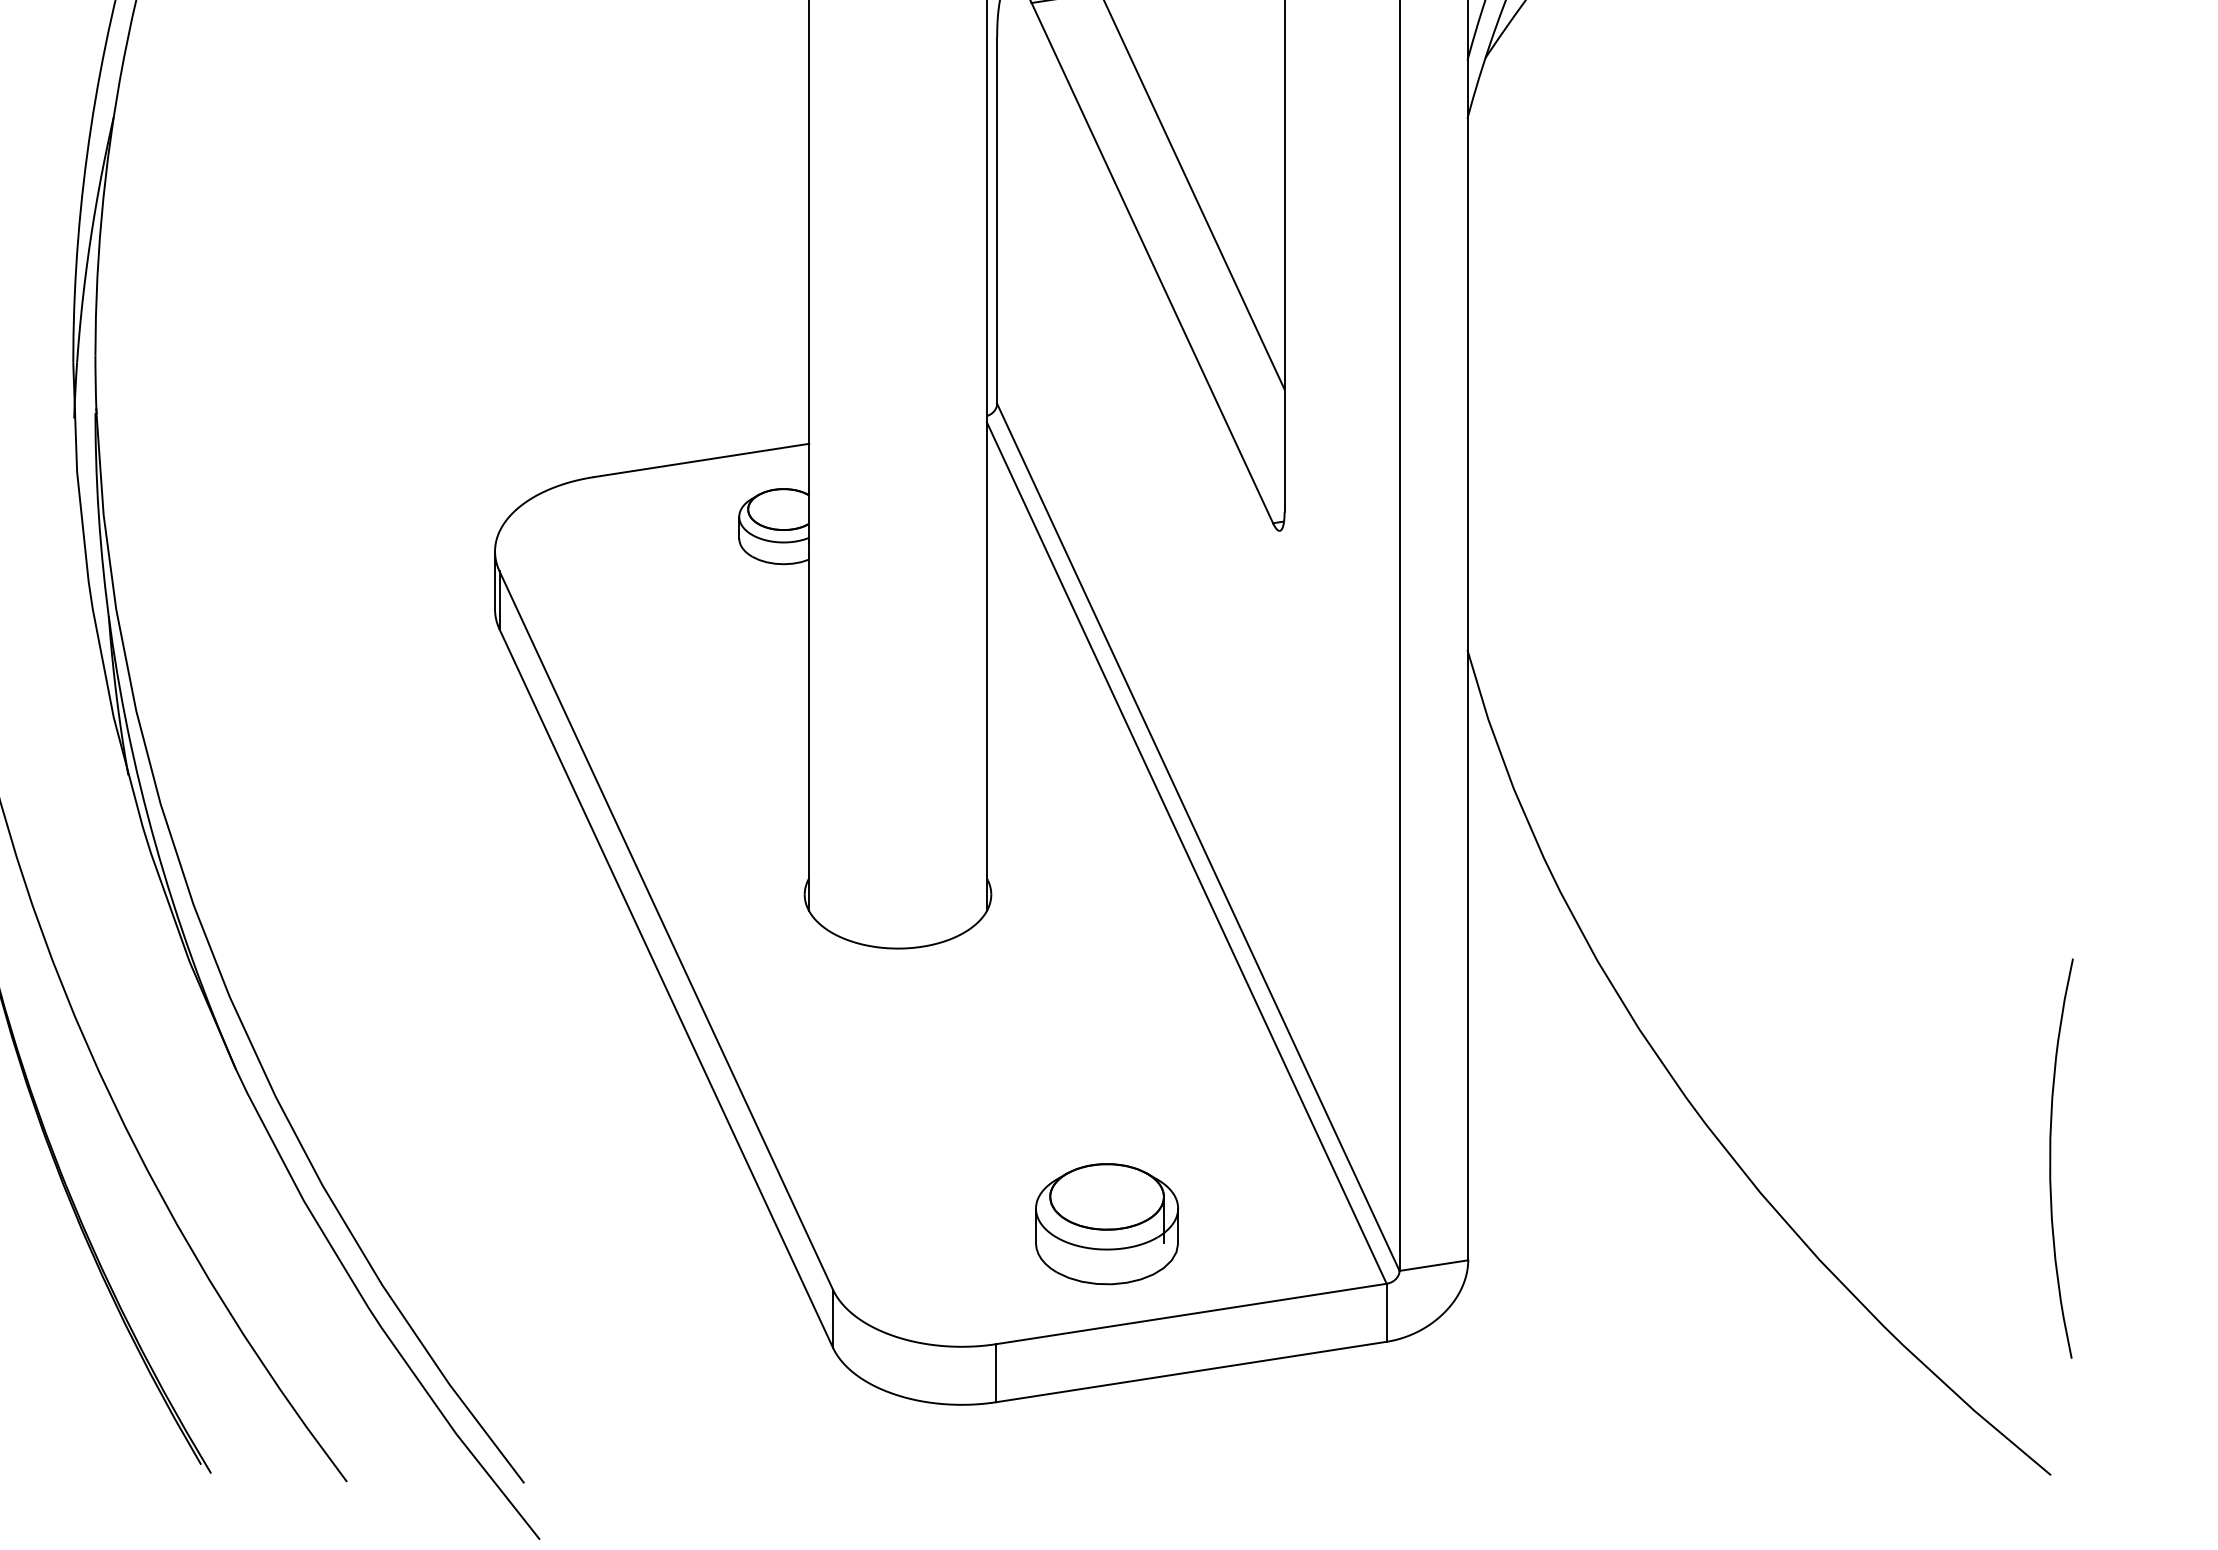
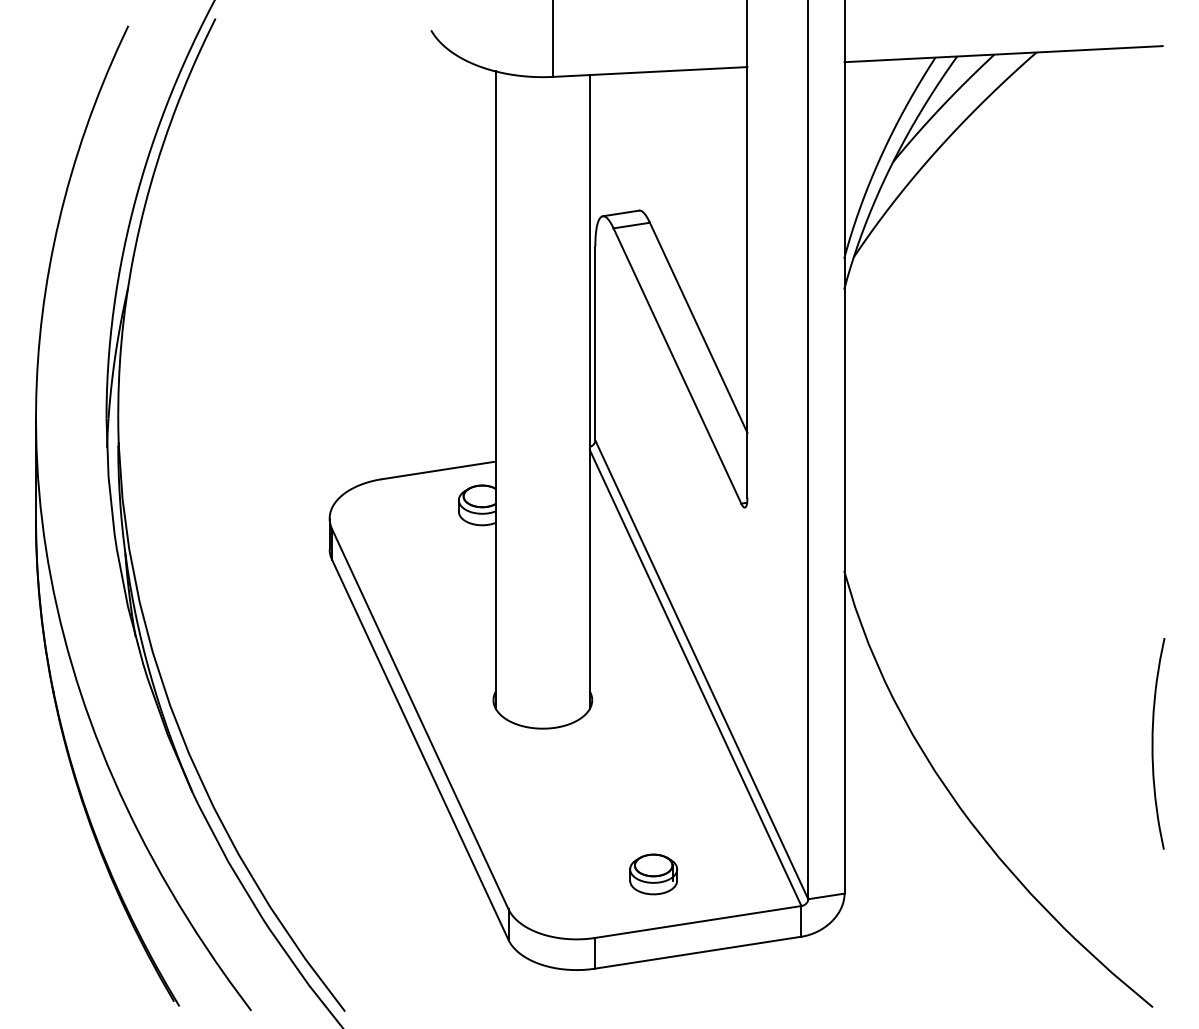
curve: (2052, 1158) -> (1153, 743), moved
part: (1107, 1224) -> (653, 874), size x0.62

